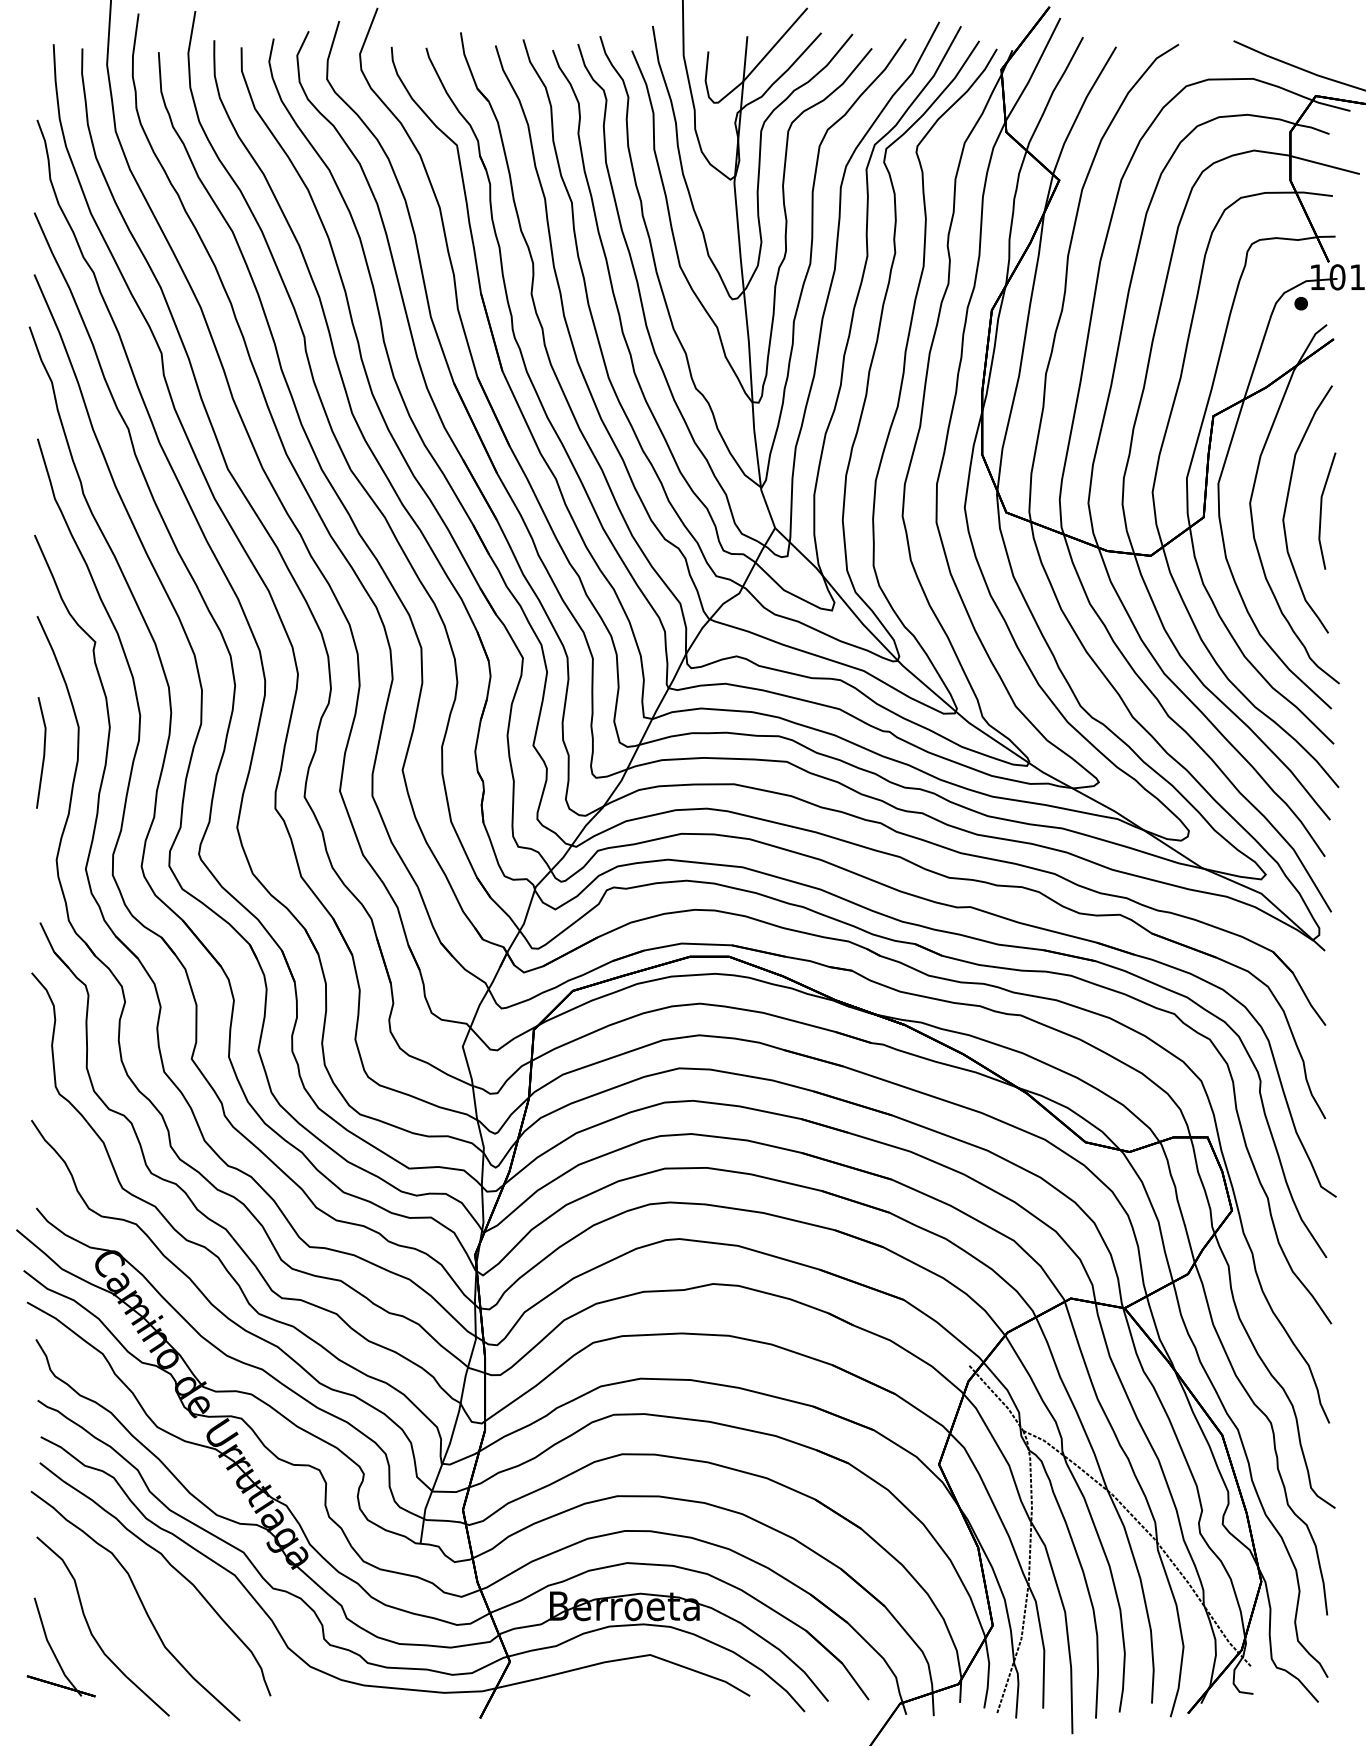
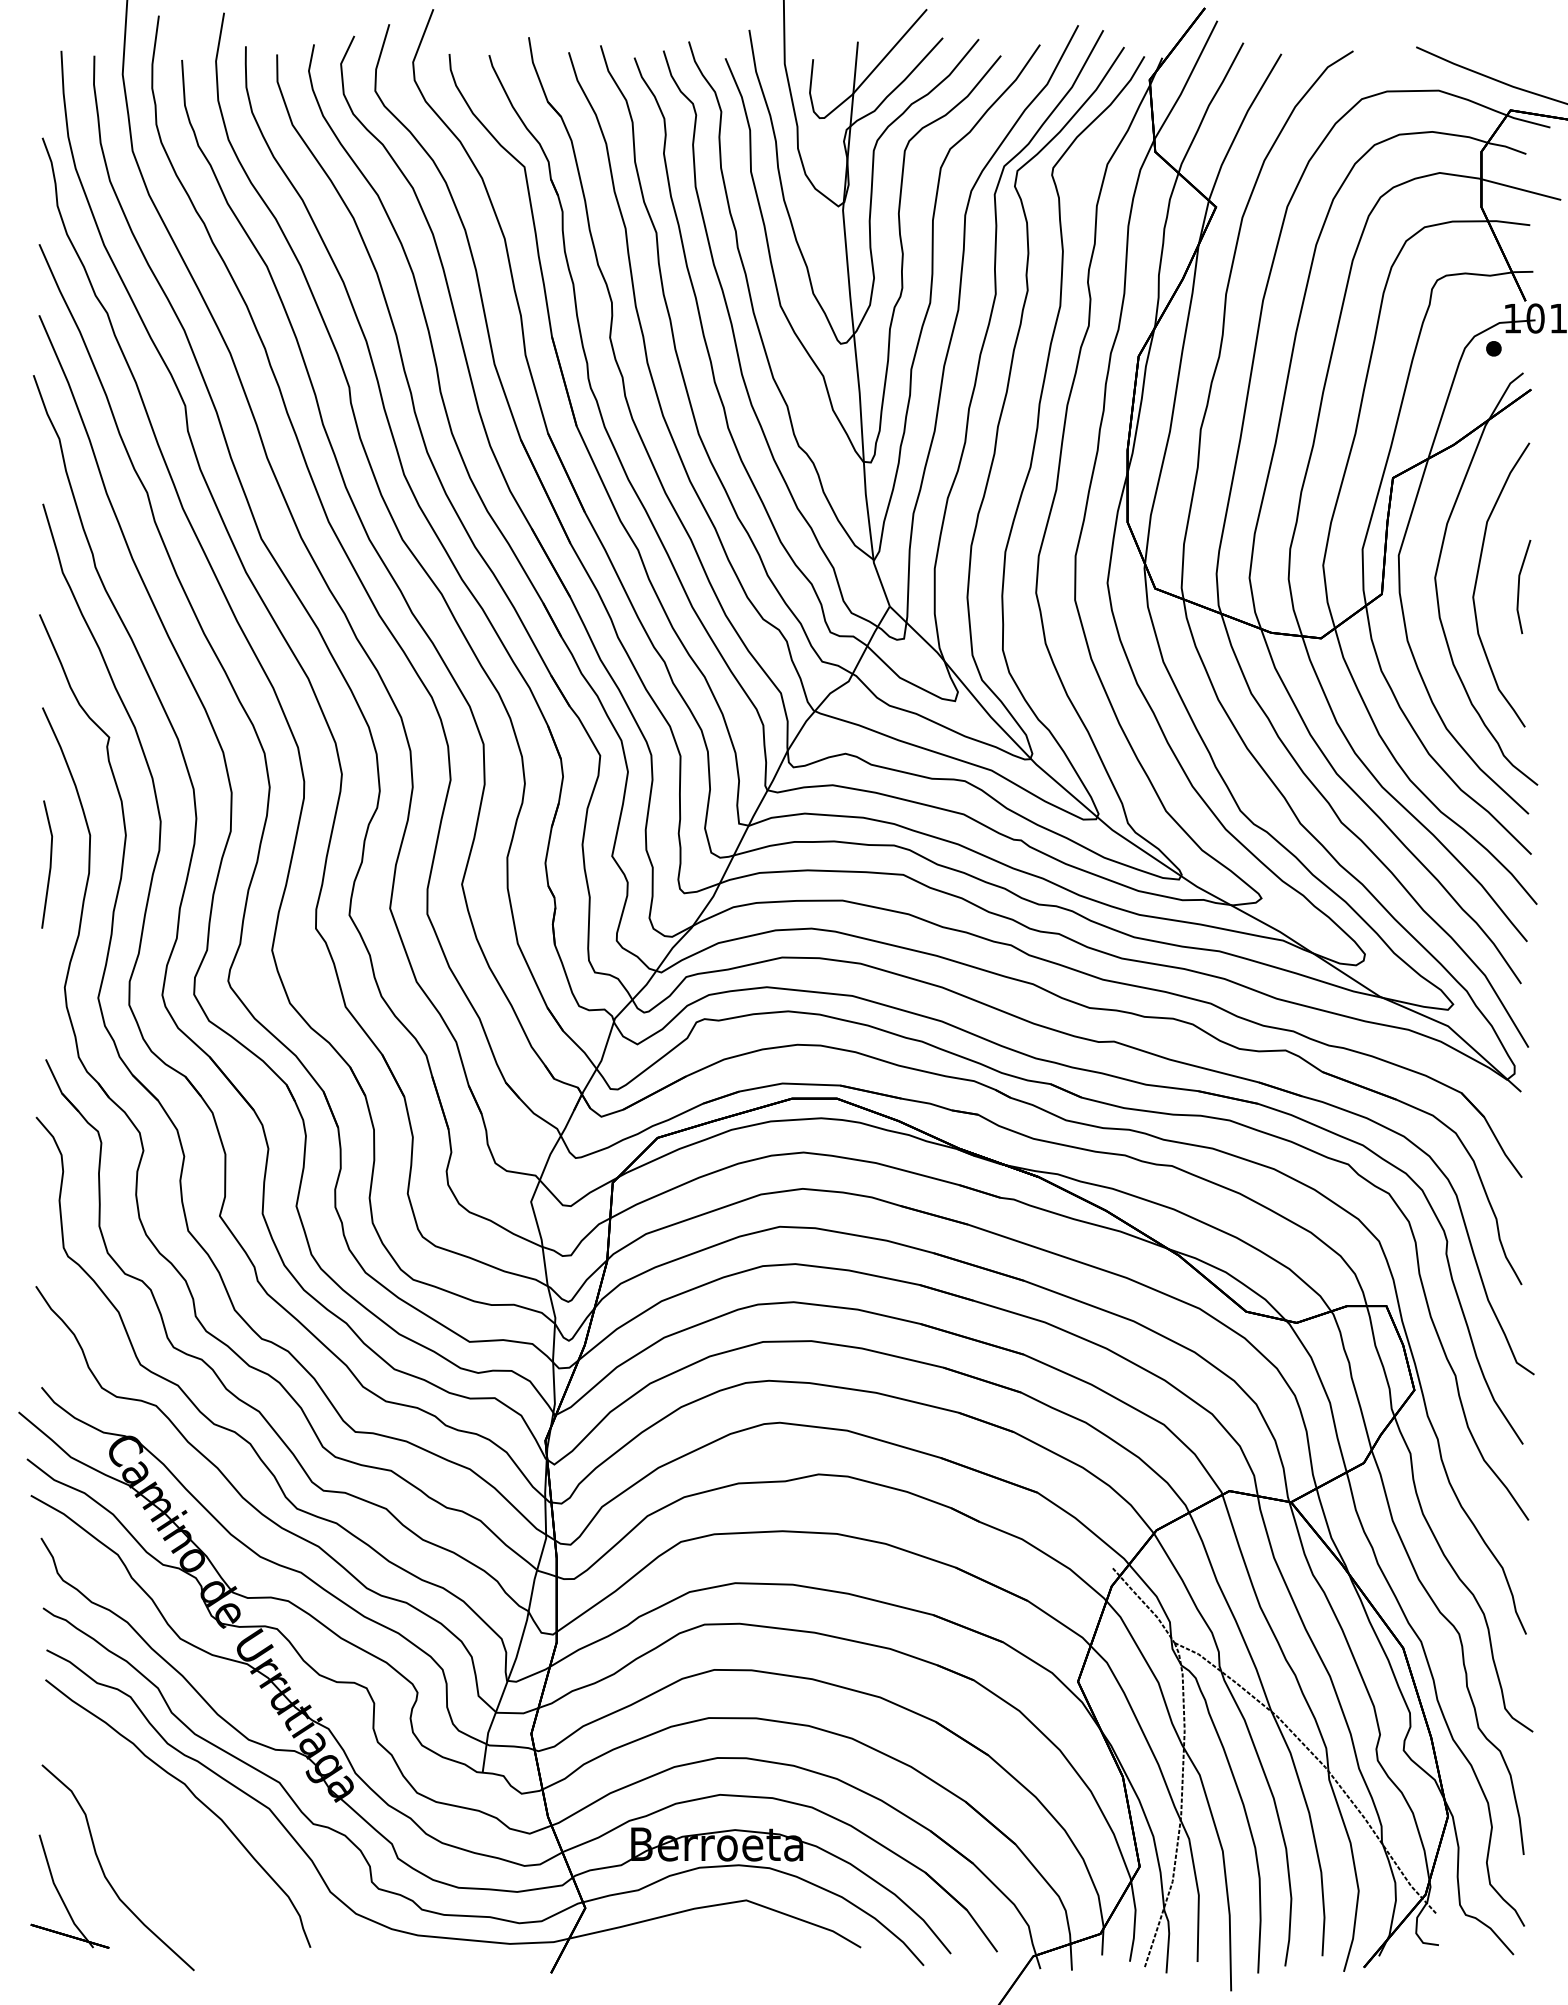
part: (1327, 510) -> (1523, 586), size x0.7
part: (140, 1602) -> (161, 1840), removed

